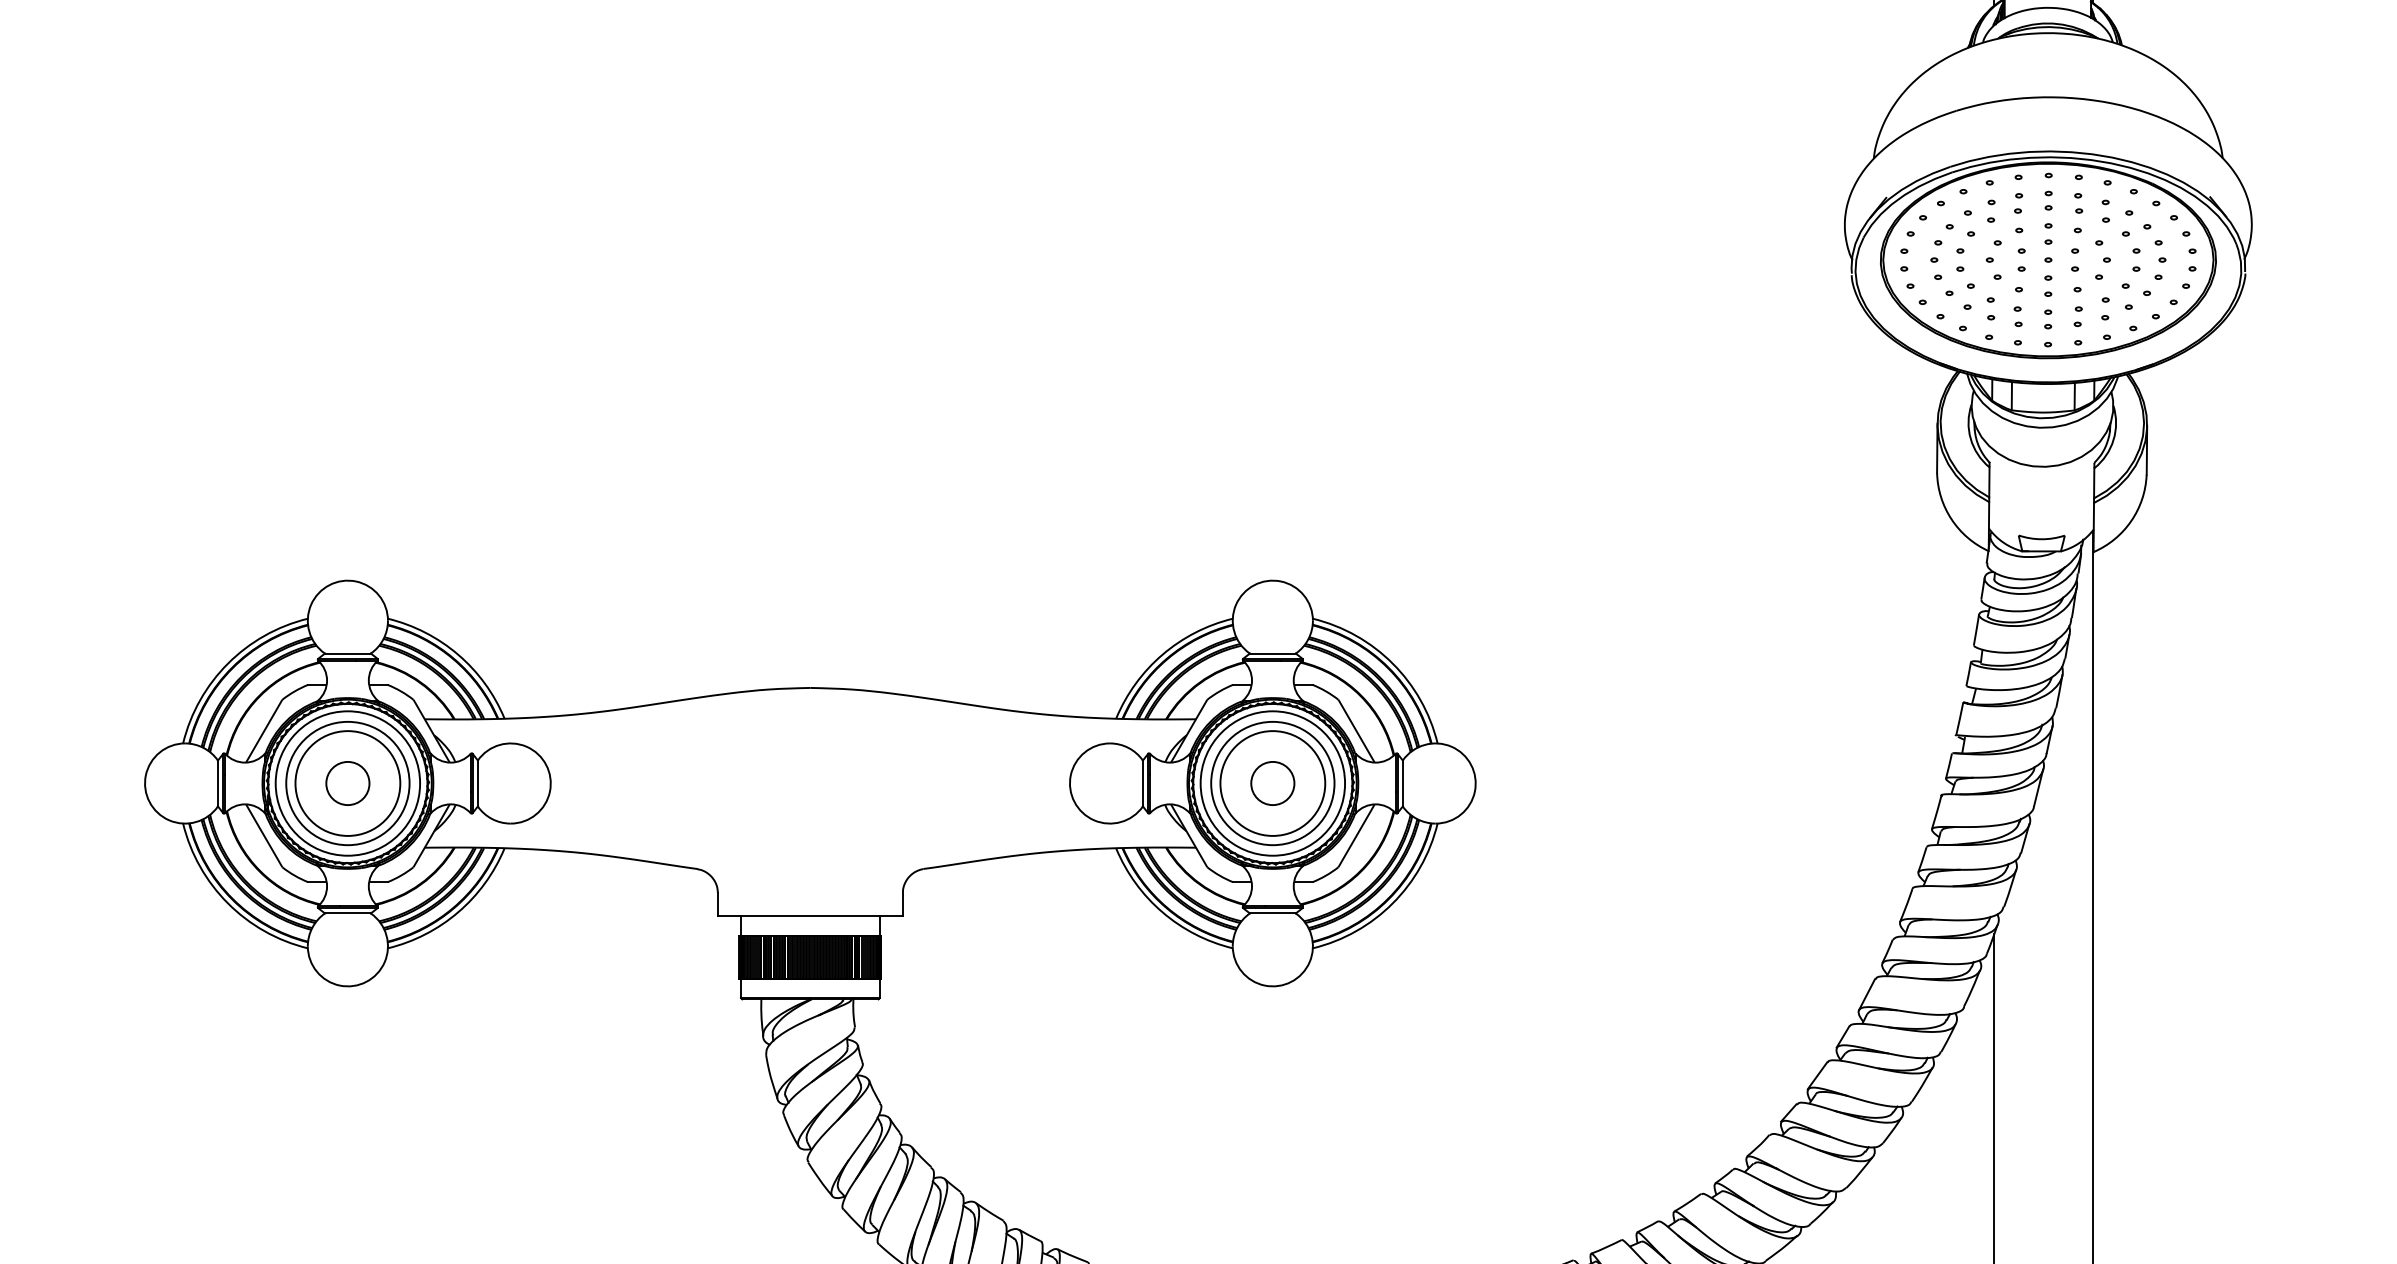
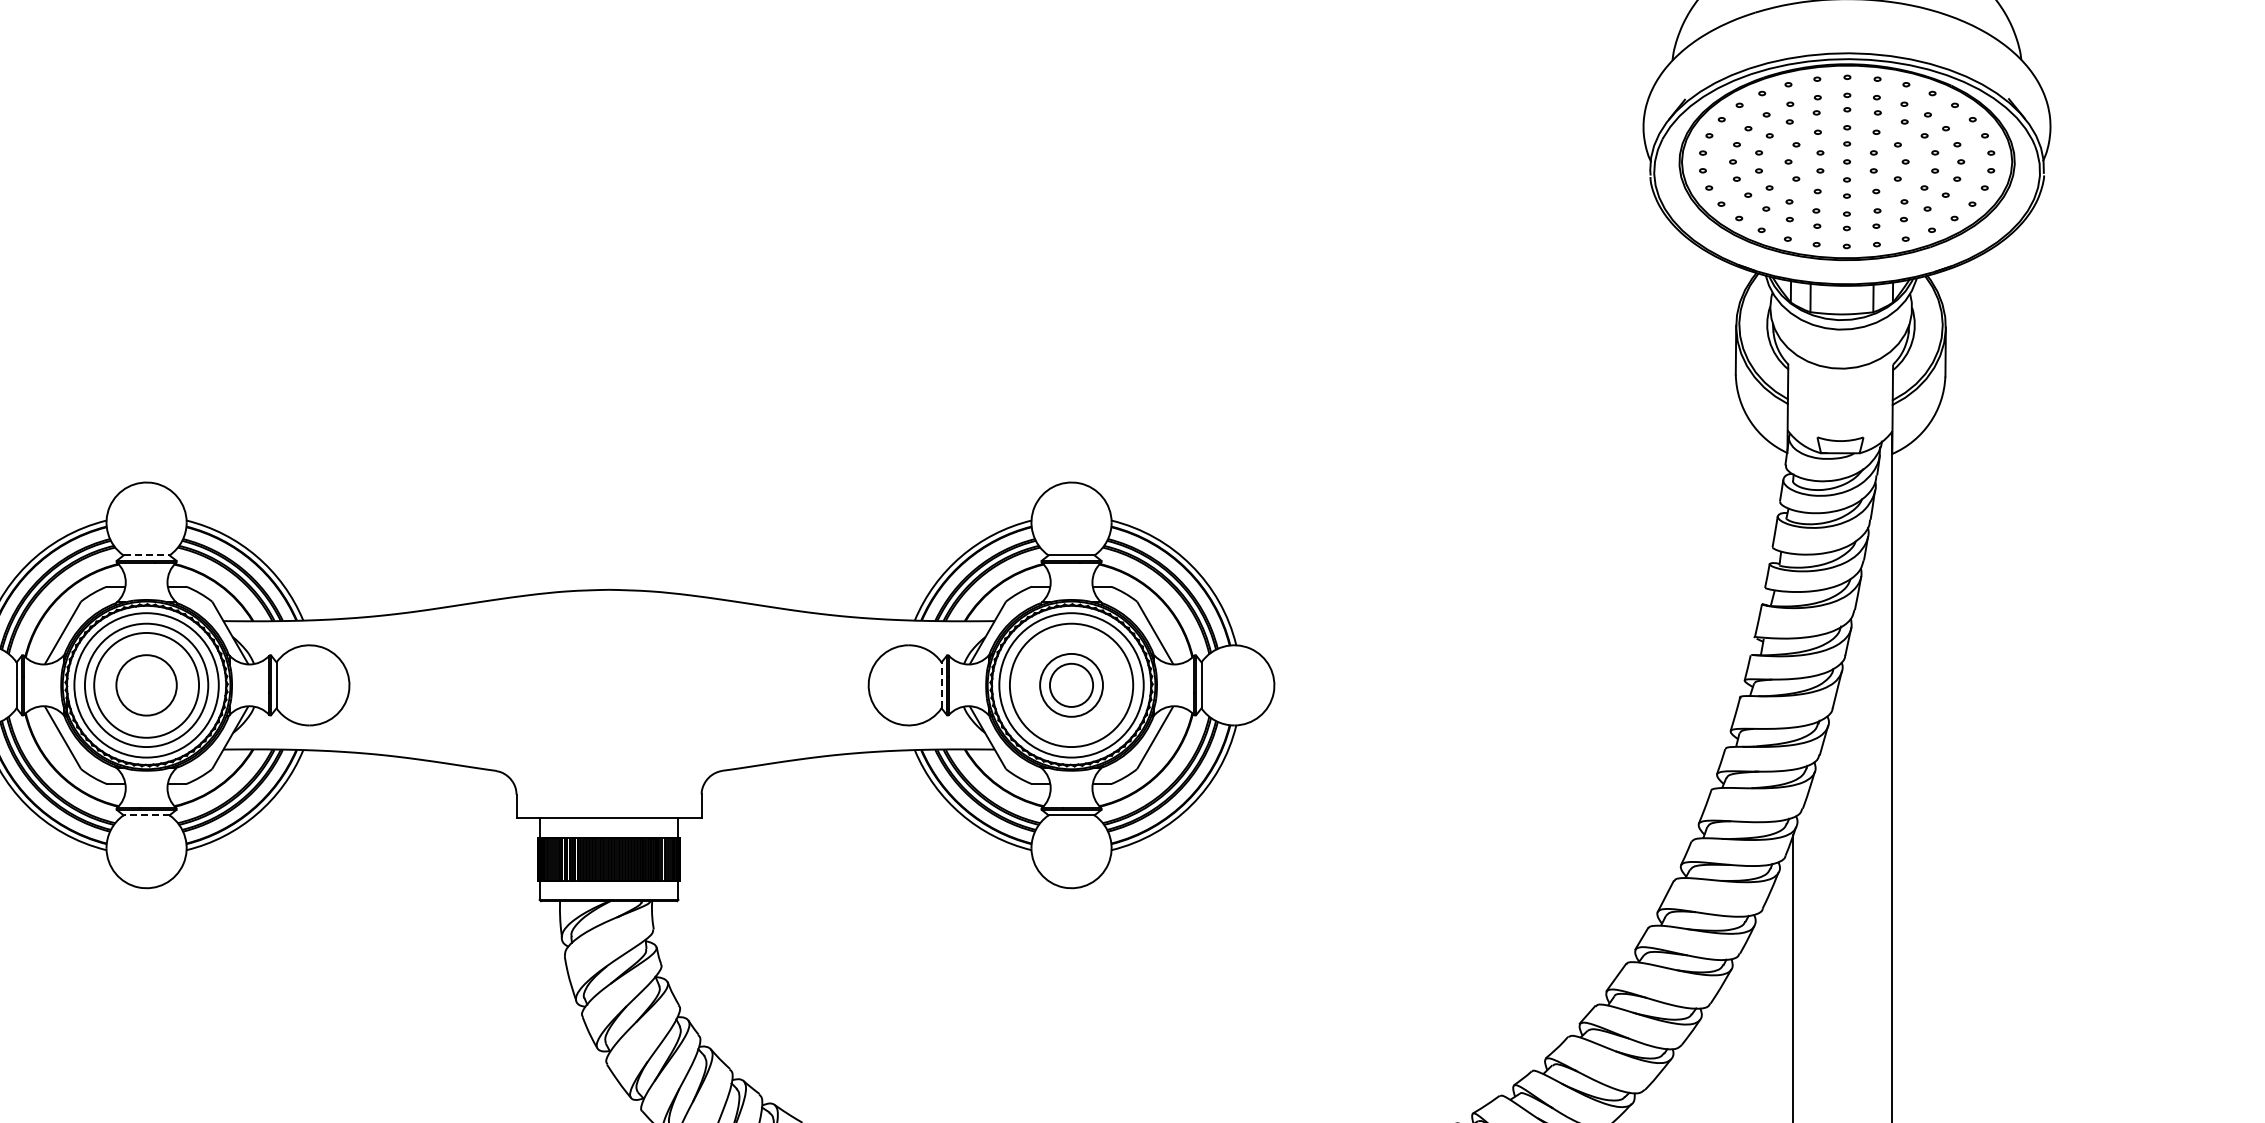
line: (347, 653) -> (146, 555), solid -> dashed
circle: (347, 783) -> (146, 685), size x1.4
line: (1142, 783) -> (941, 685), solid -> dashed
circle: (1272, 783) -> (1071, 685), size x0.6
line: (347, 913) -> (146, 815), solid -> dashed

